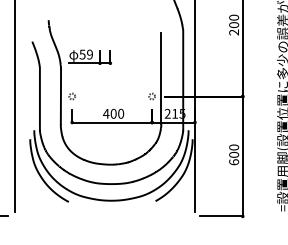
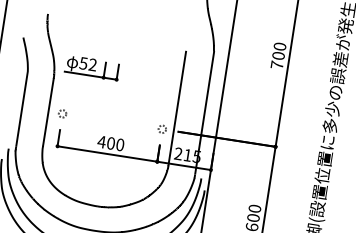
text: (233, 32) -> (276, 65), 200 -> 700
text: (89, 54) -> (92, 64), 59 -> 52

